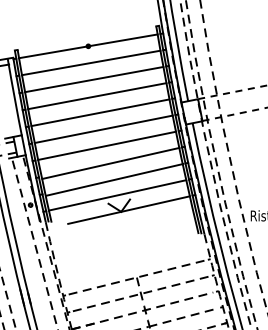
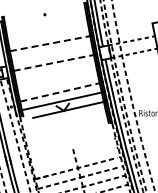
line: (87, 45) -> (44, 14), removed
line: (91, 63) -> (46, 24), removed
line: (94, 78) -> (48, 33), removed
line: (98, 95) -> (50, 43), solid -> dashed
line: (99, 113) -> (51, 53), removed
line: (103, 128) -> (53, 62), solid -> dashed
line: (106, 145) -> (55, 72), removed
line: (110, 162) -> (57, 82), removed
line: (115, 180) -> (60, 92), solid -> dashed
line: (135, 278) -> (72, 149), removed
line: (141, 293) -> (75, 158), removed

